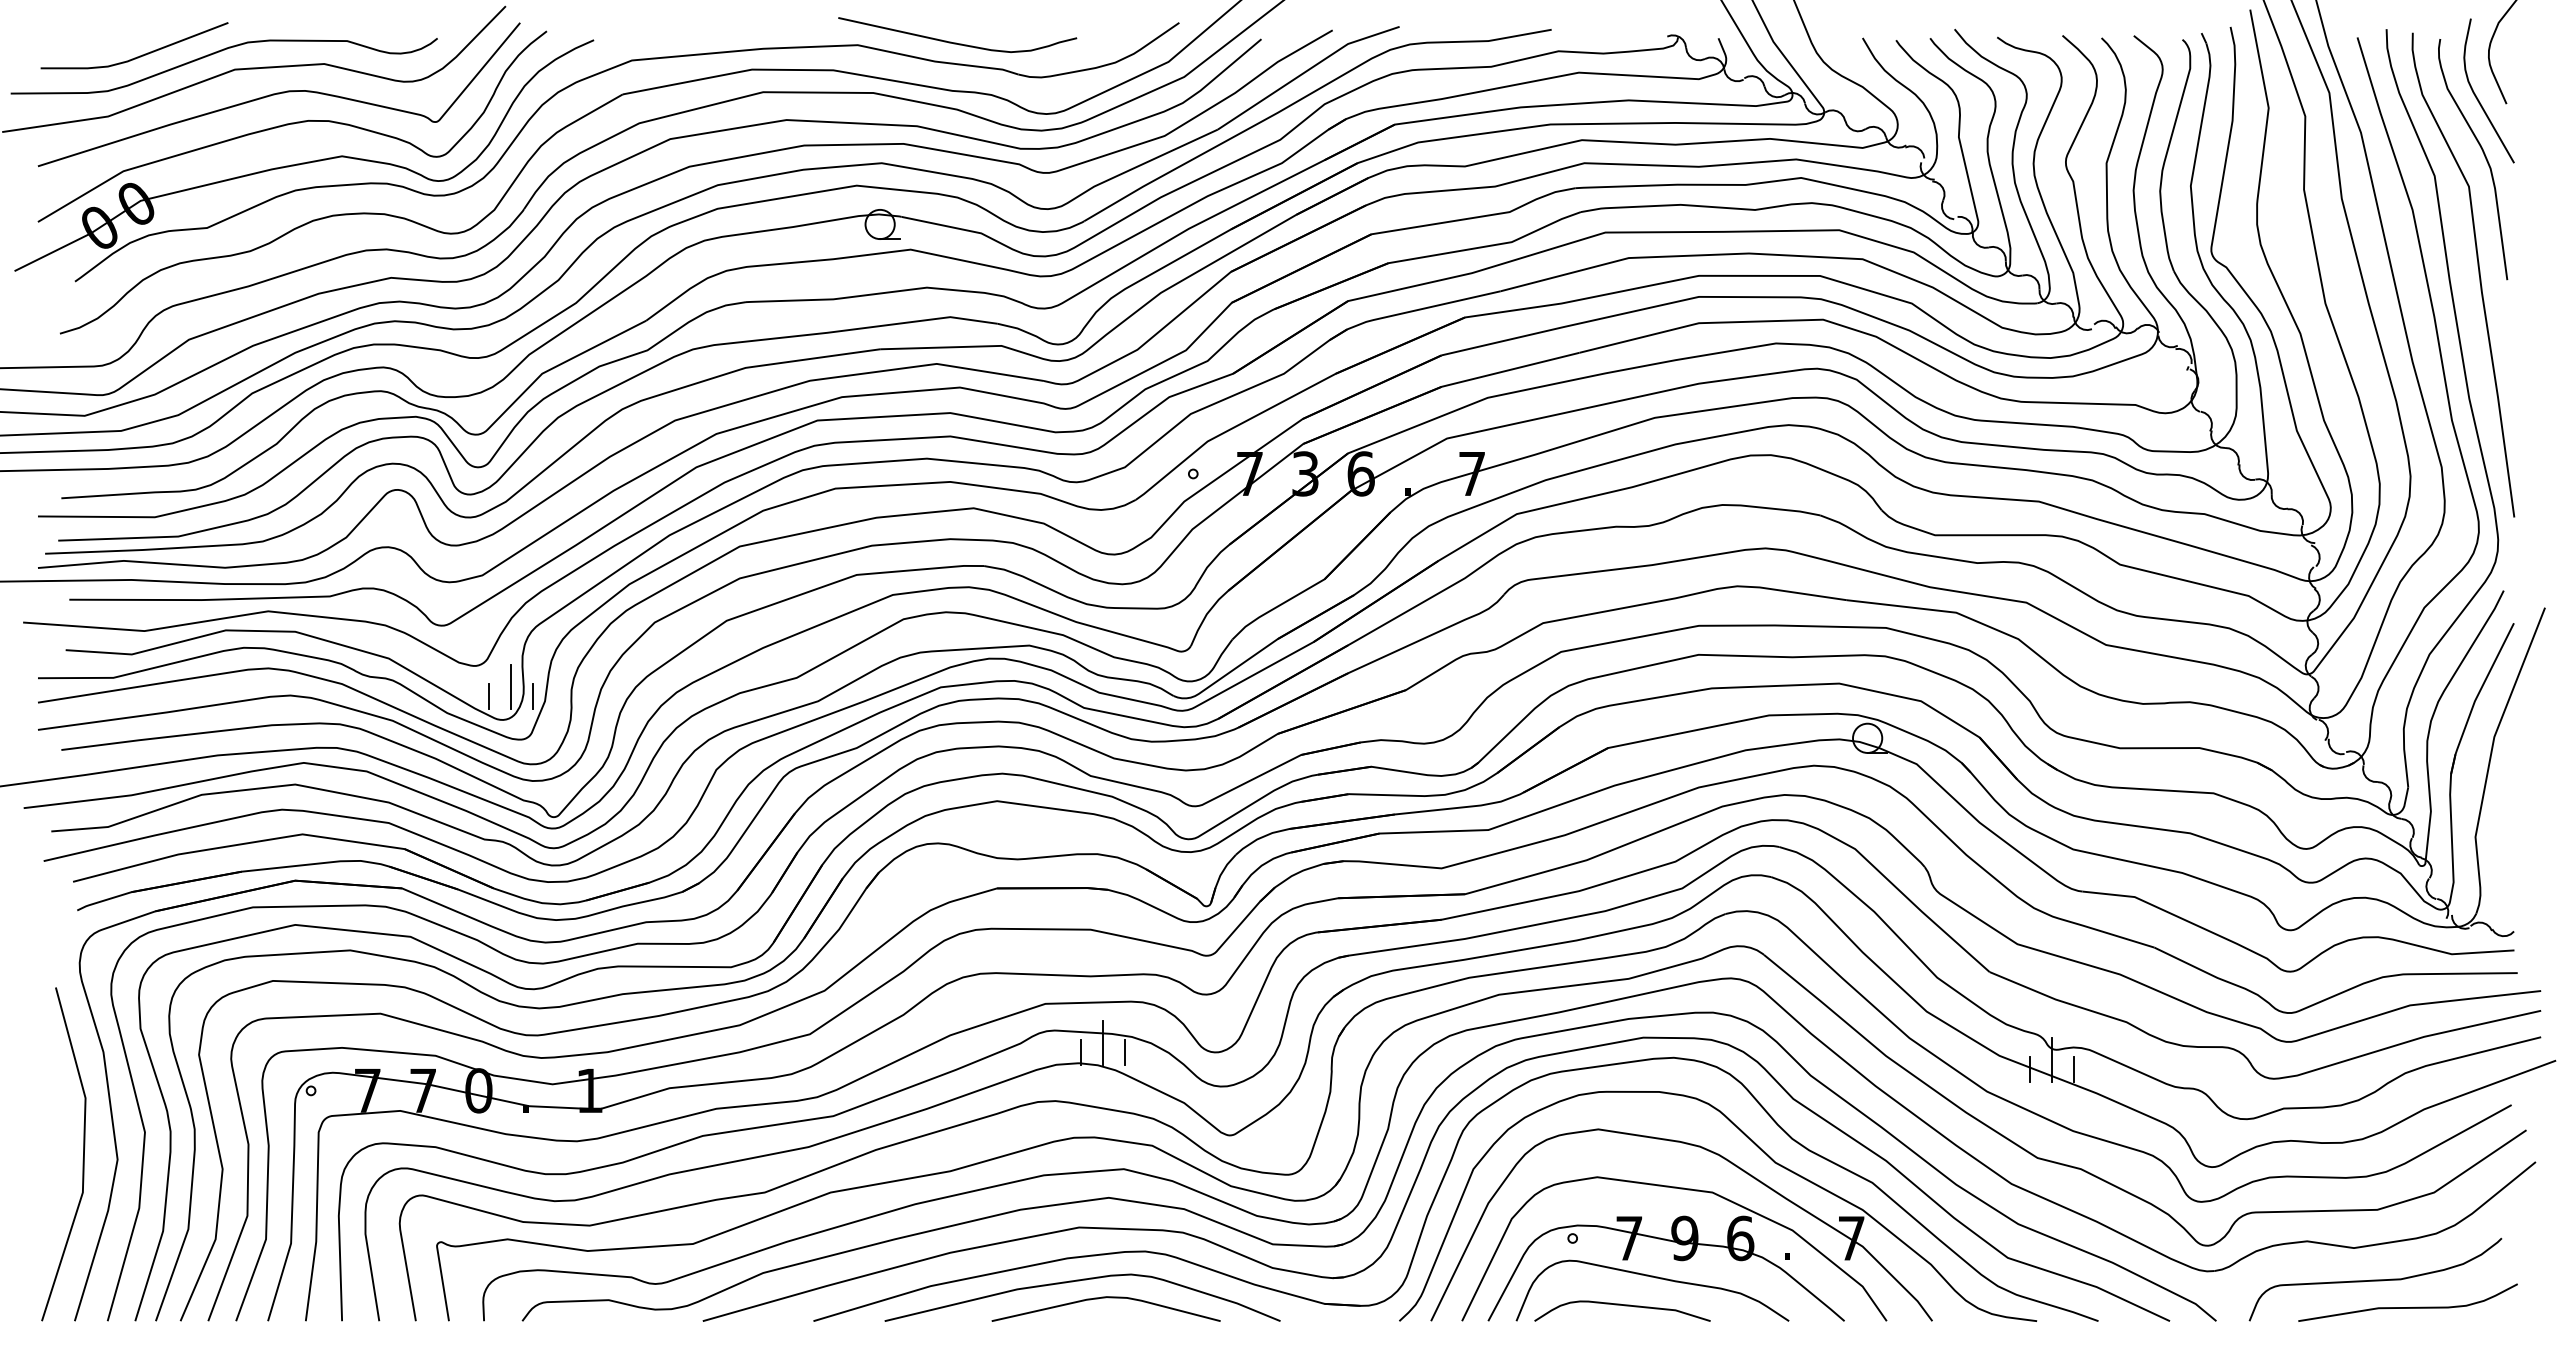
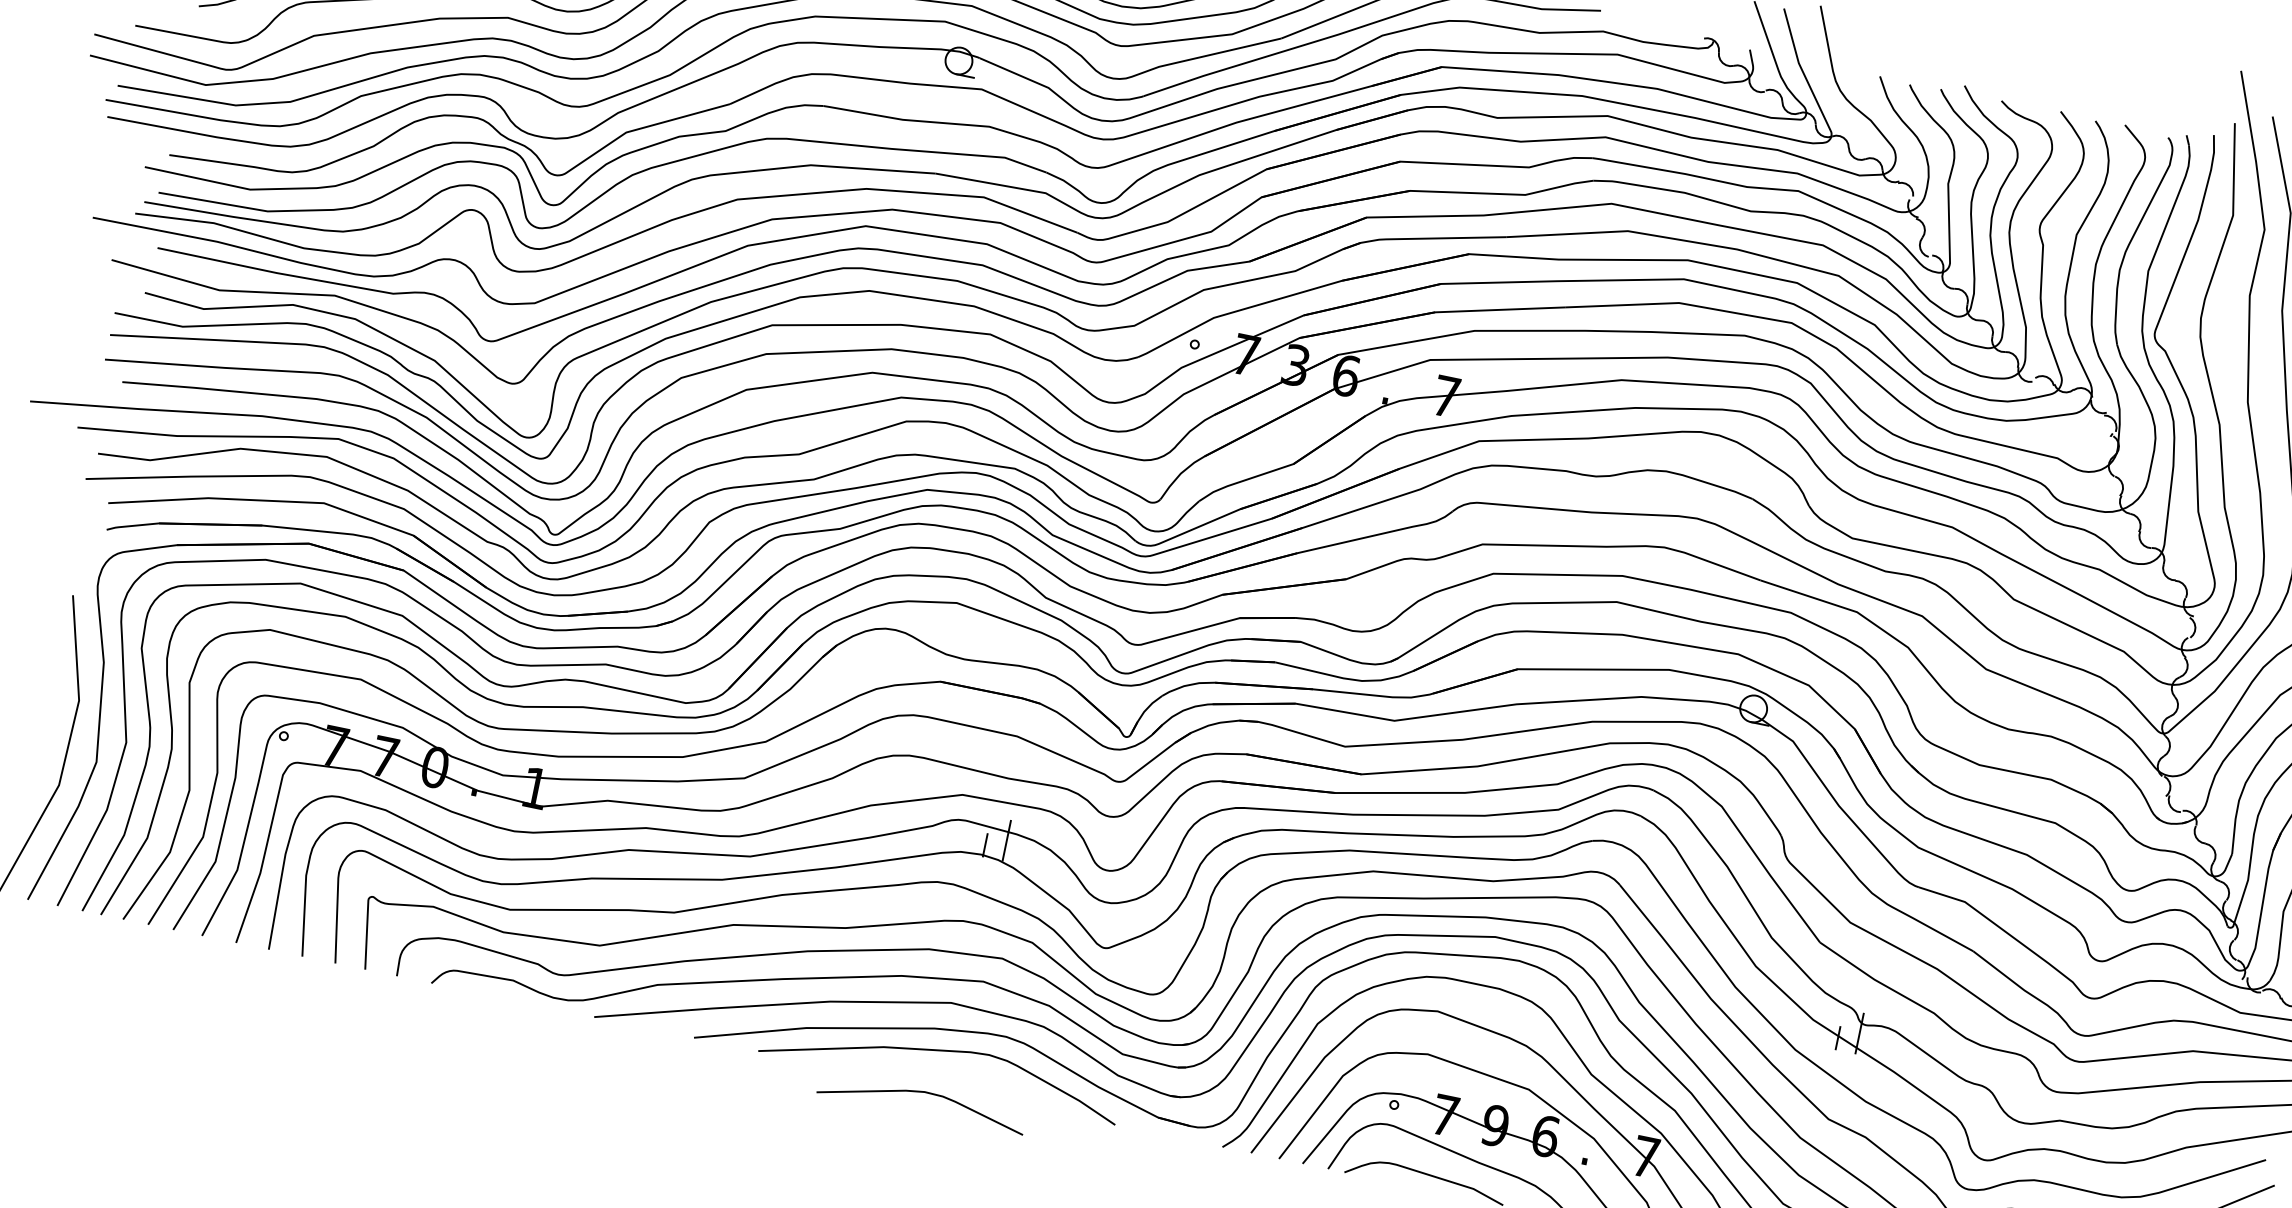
line: (510, 686) -> (539, 408), removed
line: (488, 695) -> (517, 412), removed
line: (532, 695) -> (557, 420), removed
line: (1124, 1052) -> (1024, 853), removed
line: (2073, 1069) -> (1877, 1046), removed
curve: (1105, 1298) -> (923, 1093), moved

